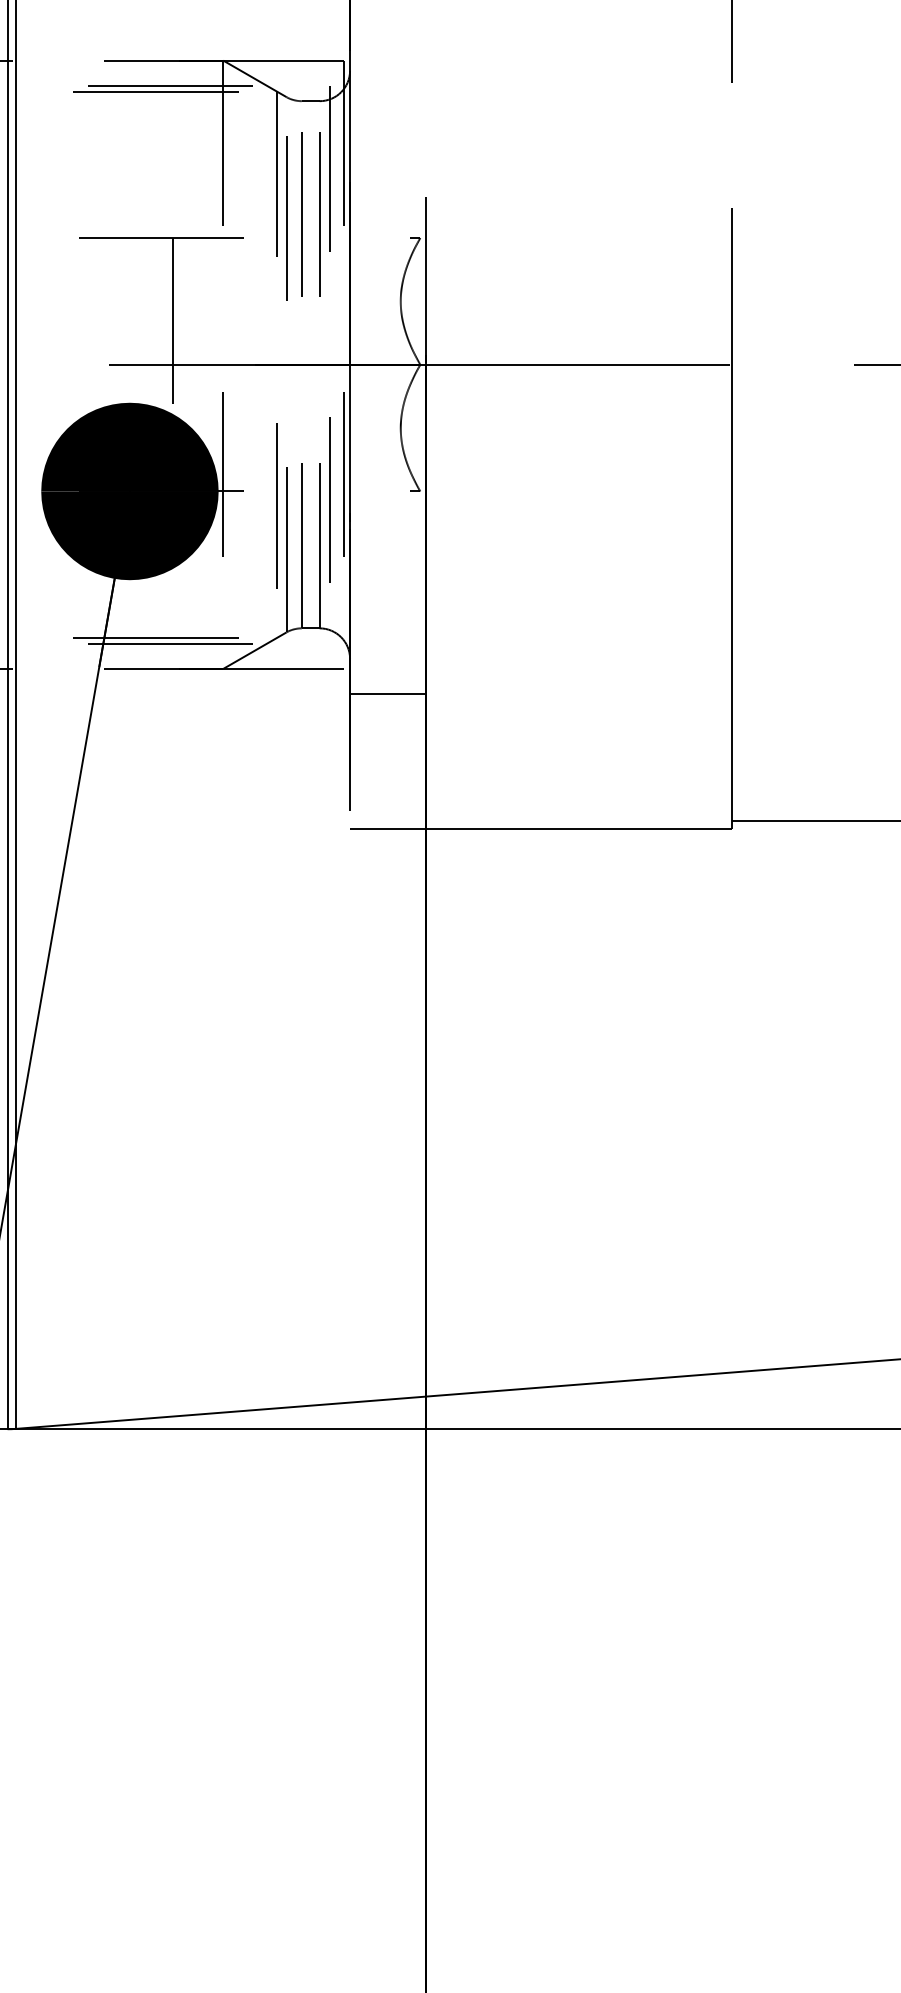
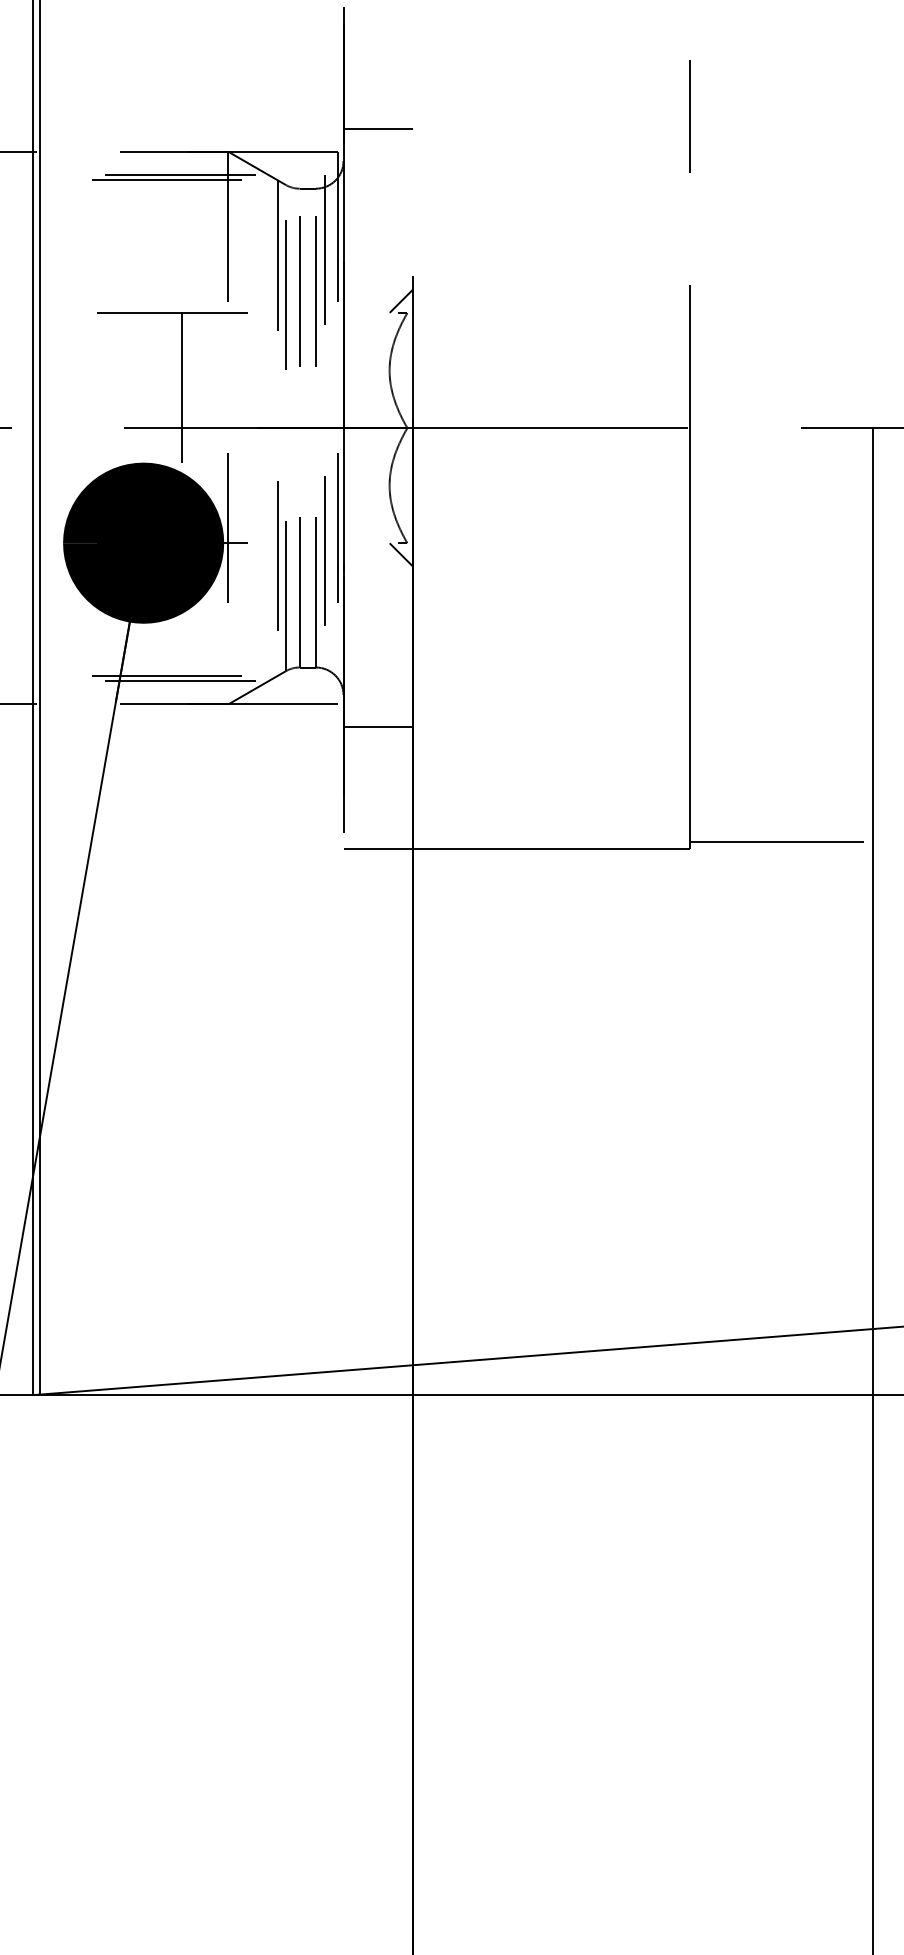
line: (387, 34) -> (377, 128), added
line: (412, 224) -> (400, 300), added
line: (412, 503) -> (400, 554), added

